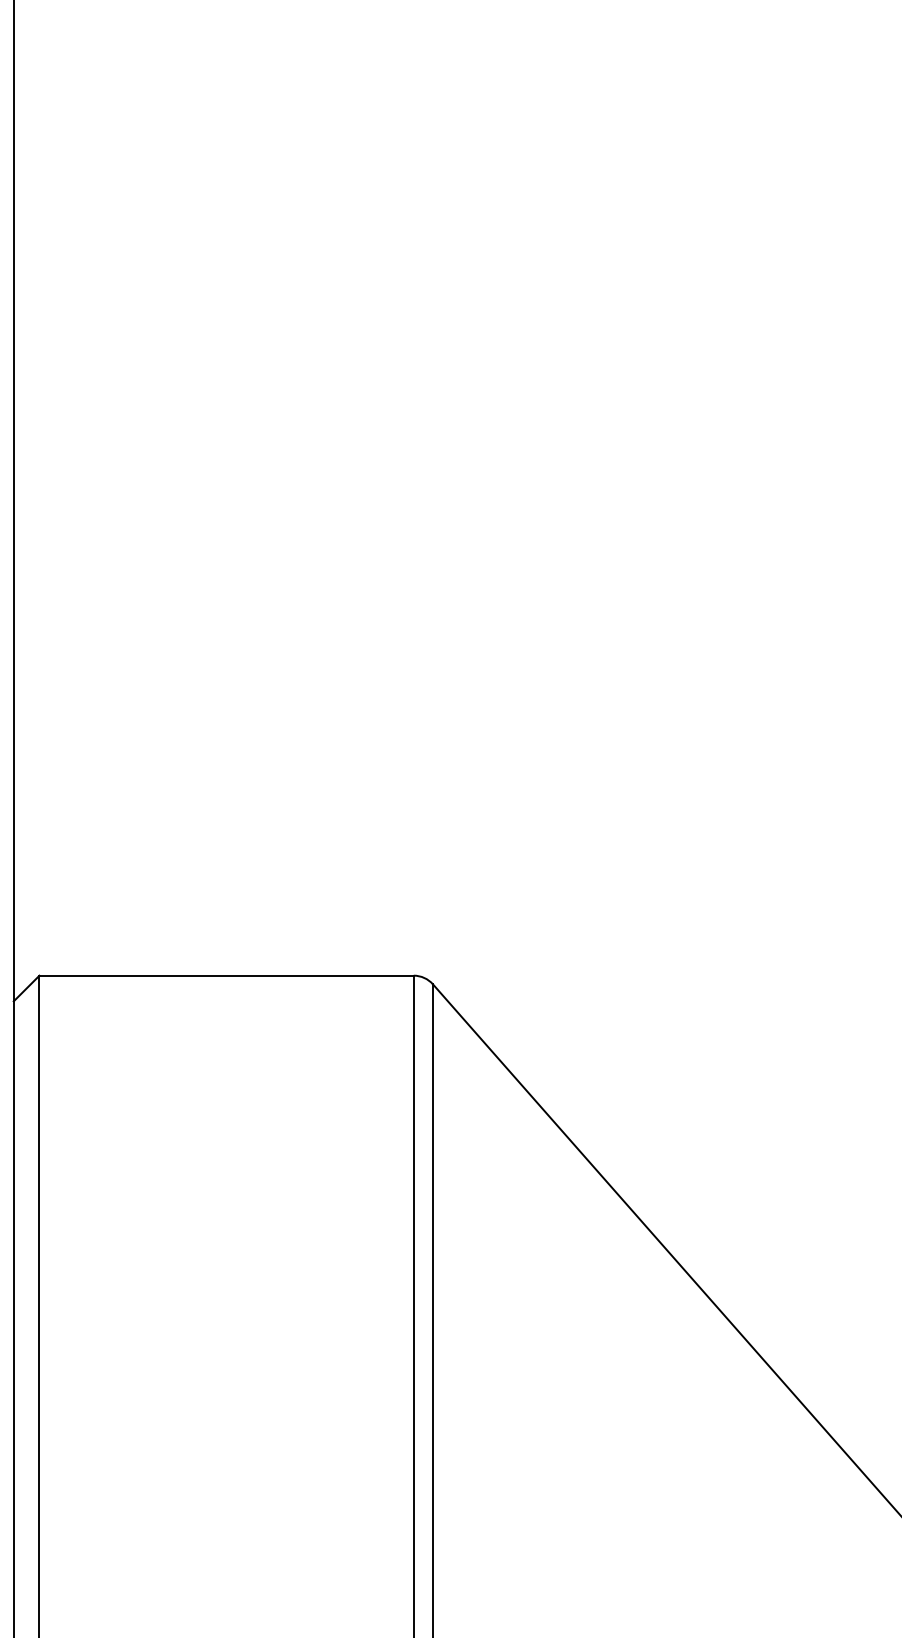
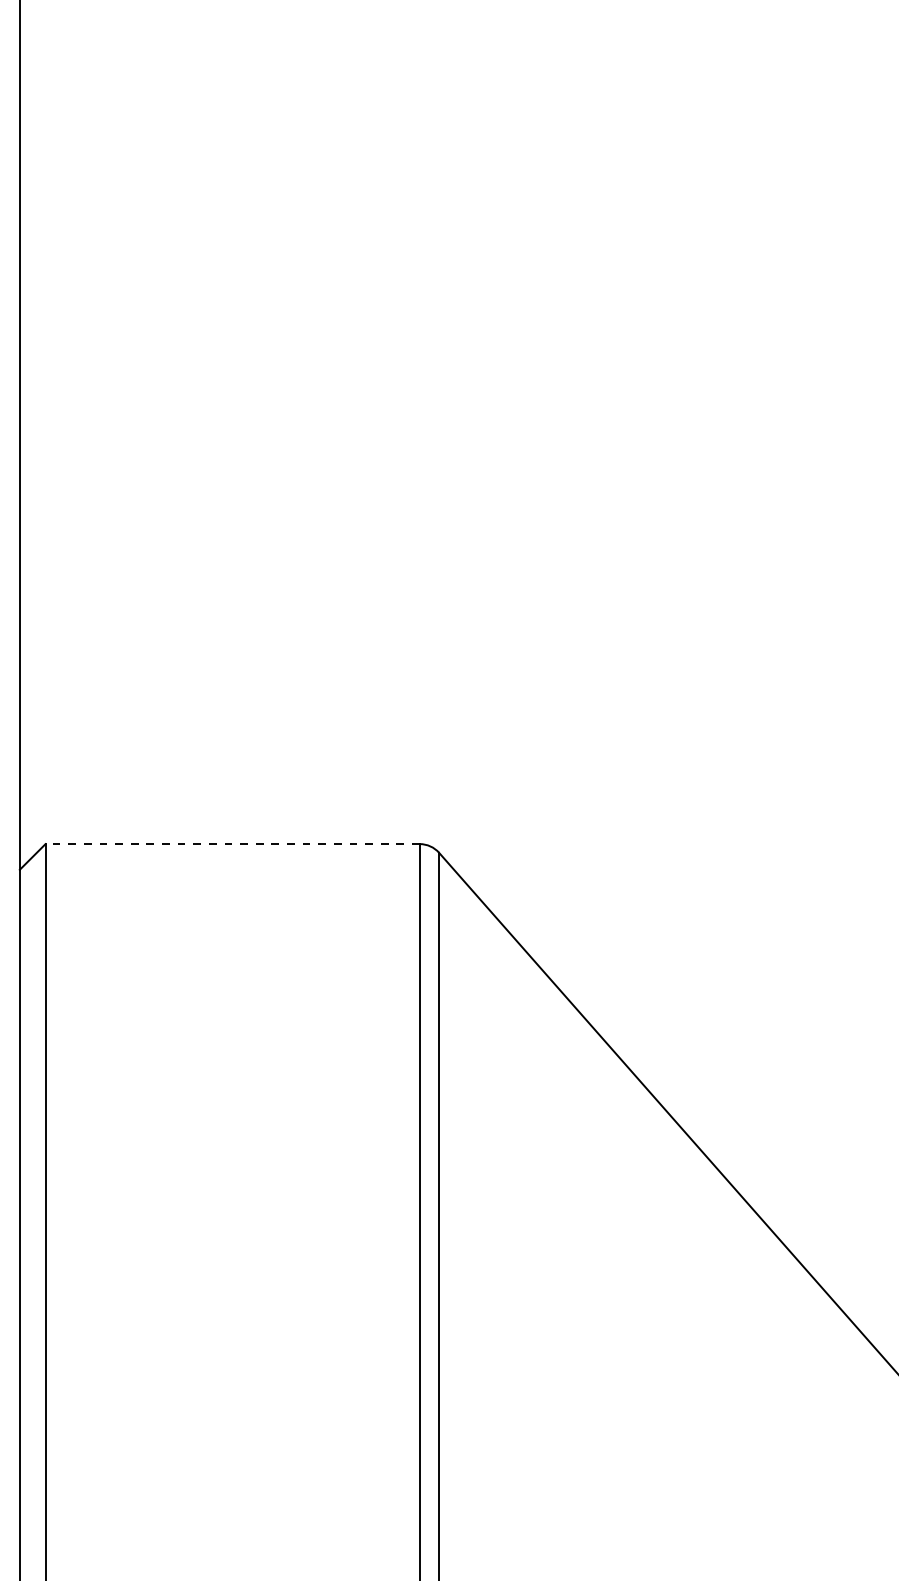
line: (226, 975) -> (232, 843), solid -> dashed

